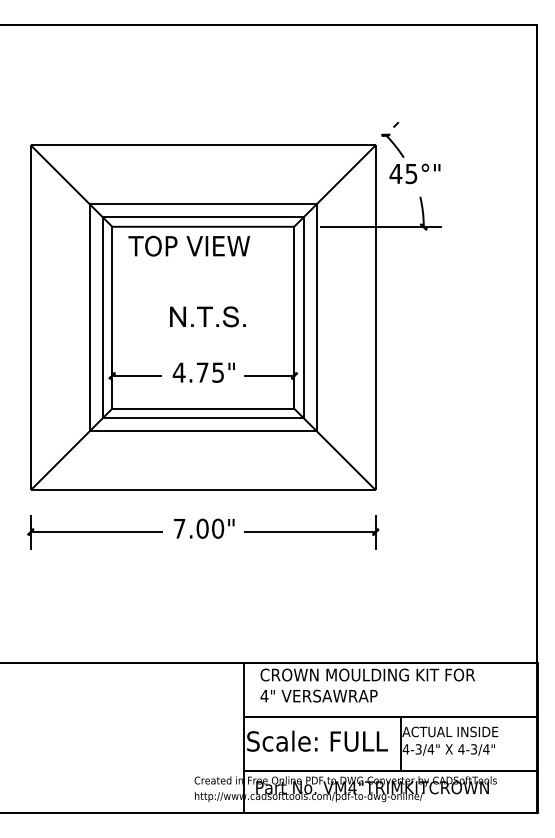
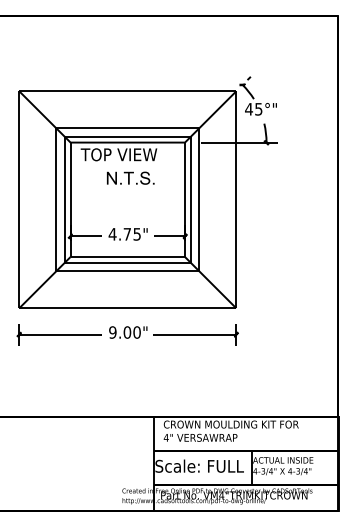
part: (207, 315) -> (130, 177), moved
text: (178, 528) -> (112, 332), 7.00" -> 9.00"

